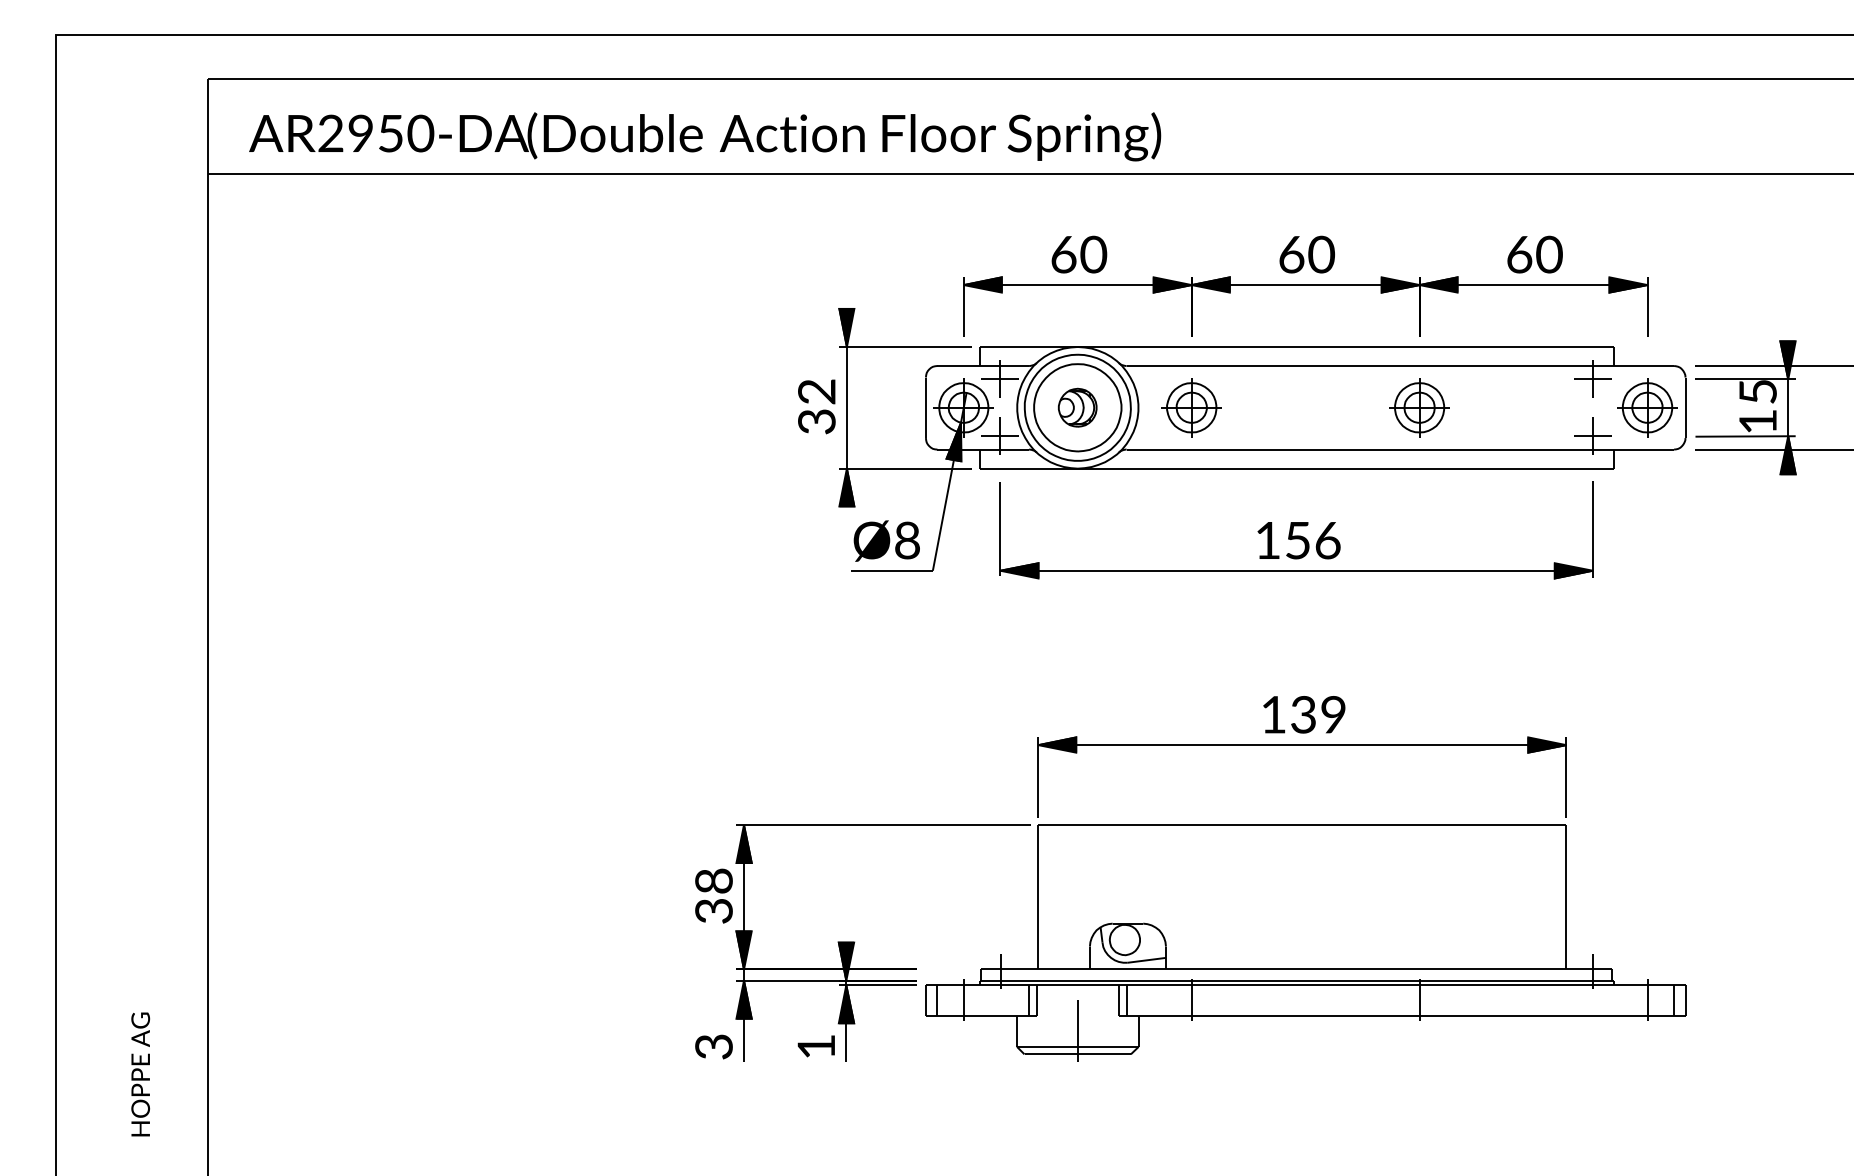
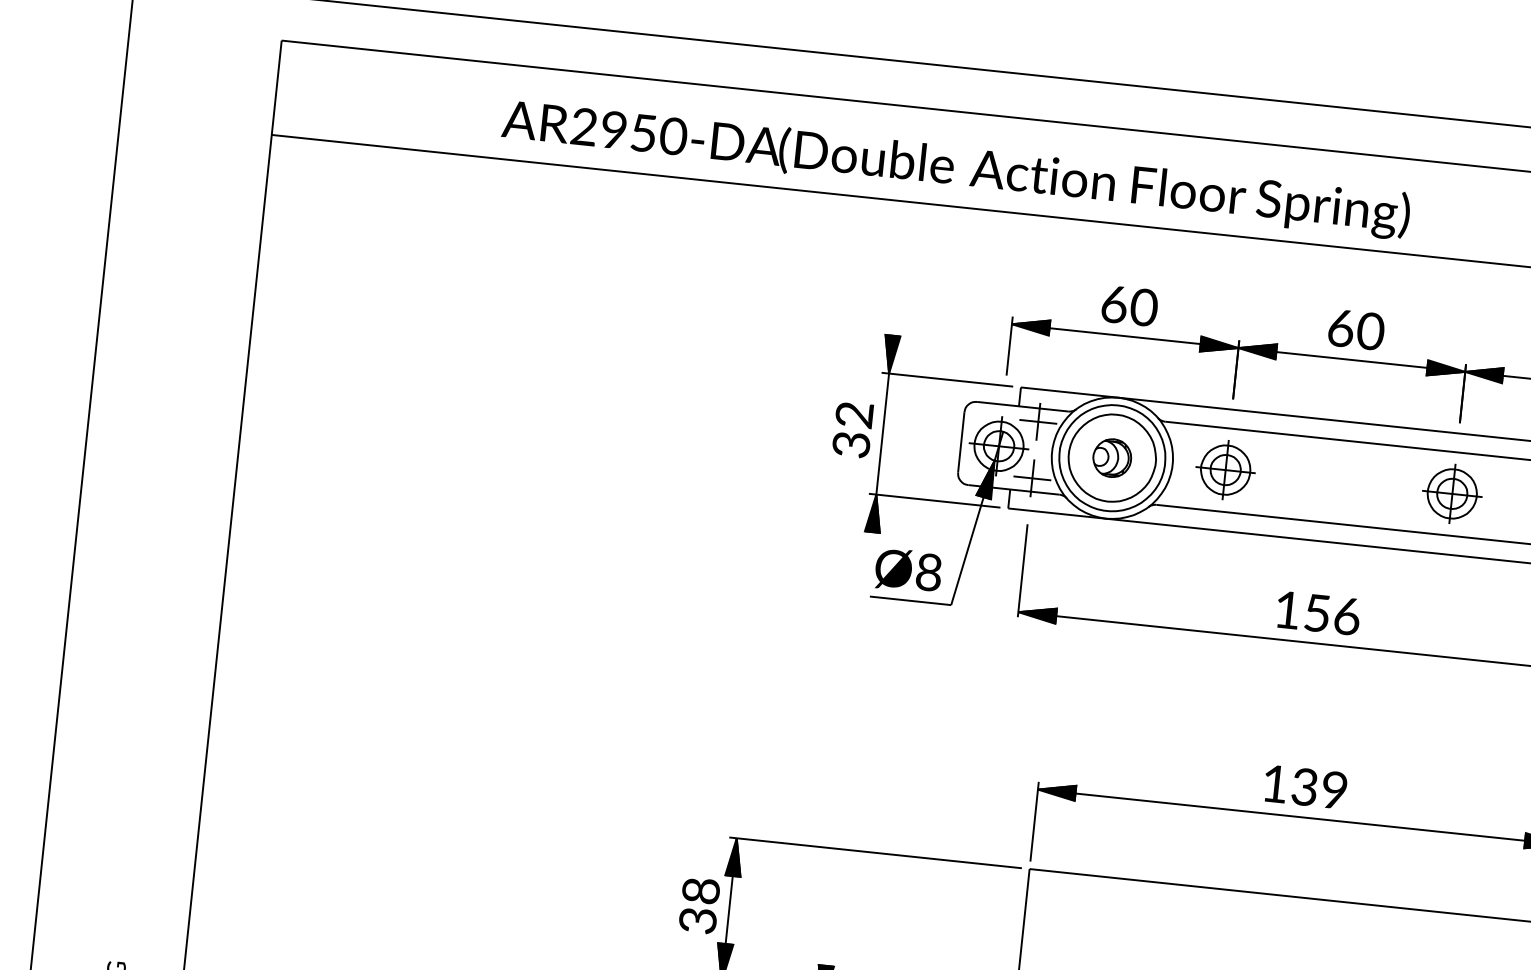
text: (705, 136) -> (956, 169), moved

